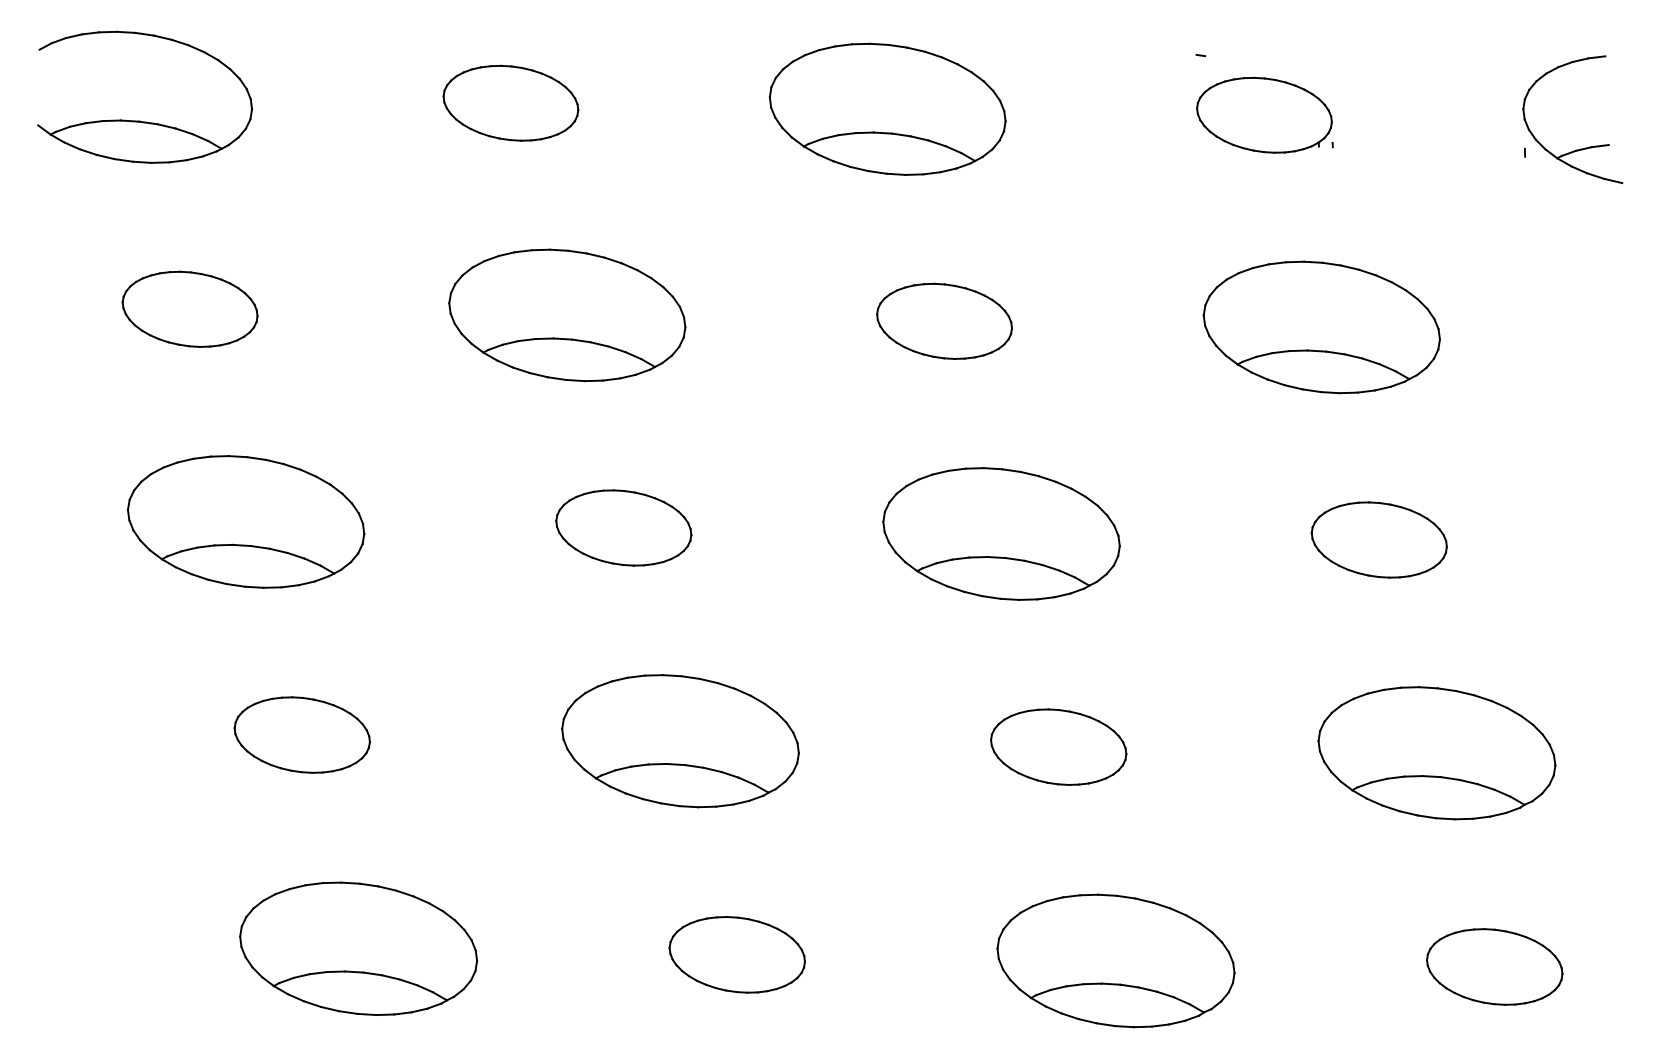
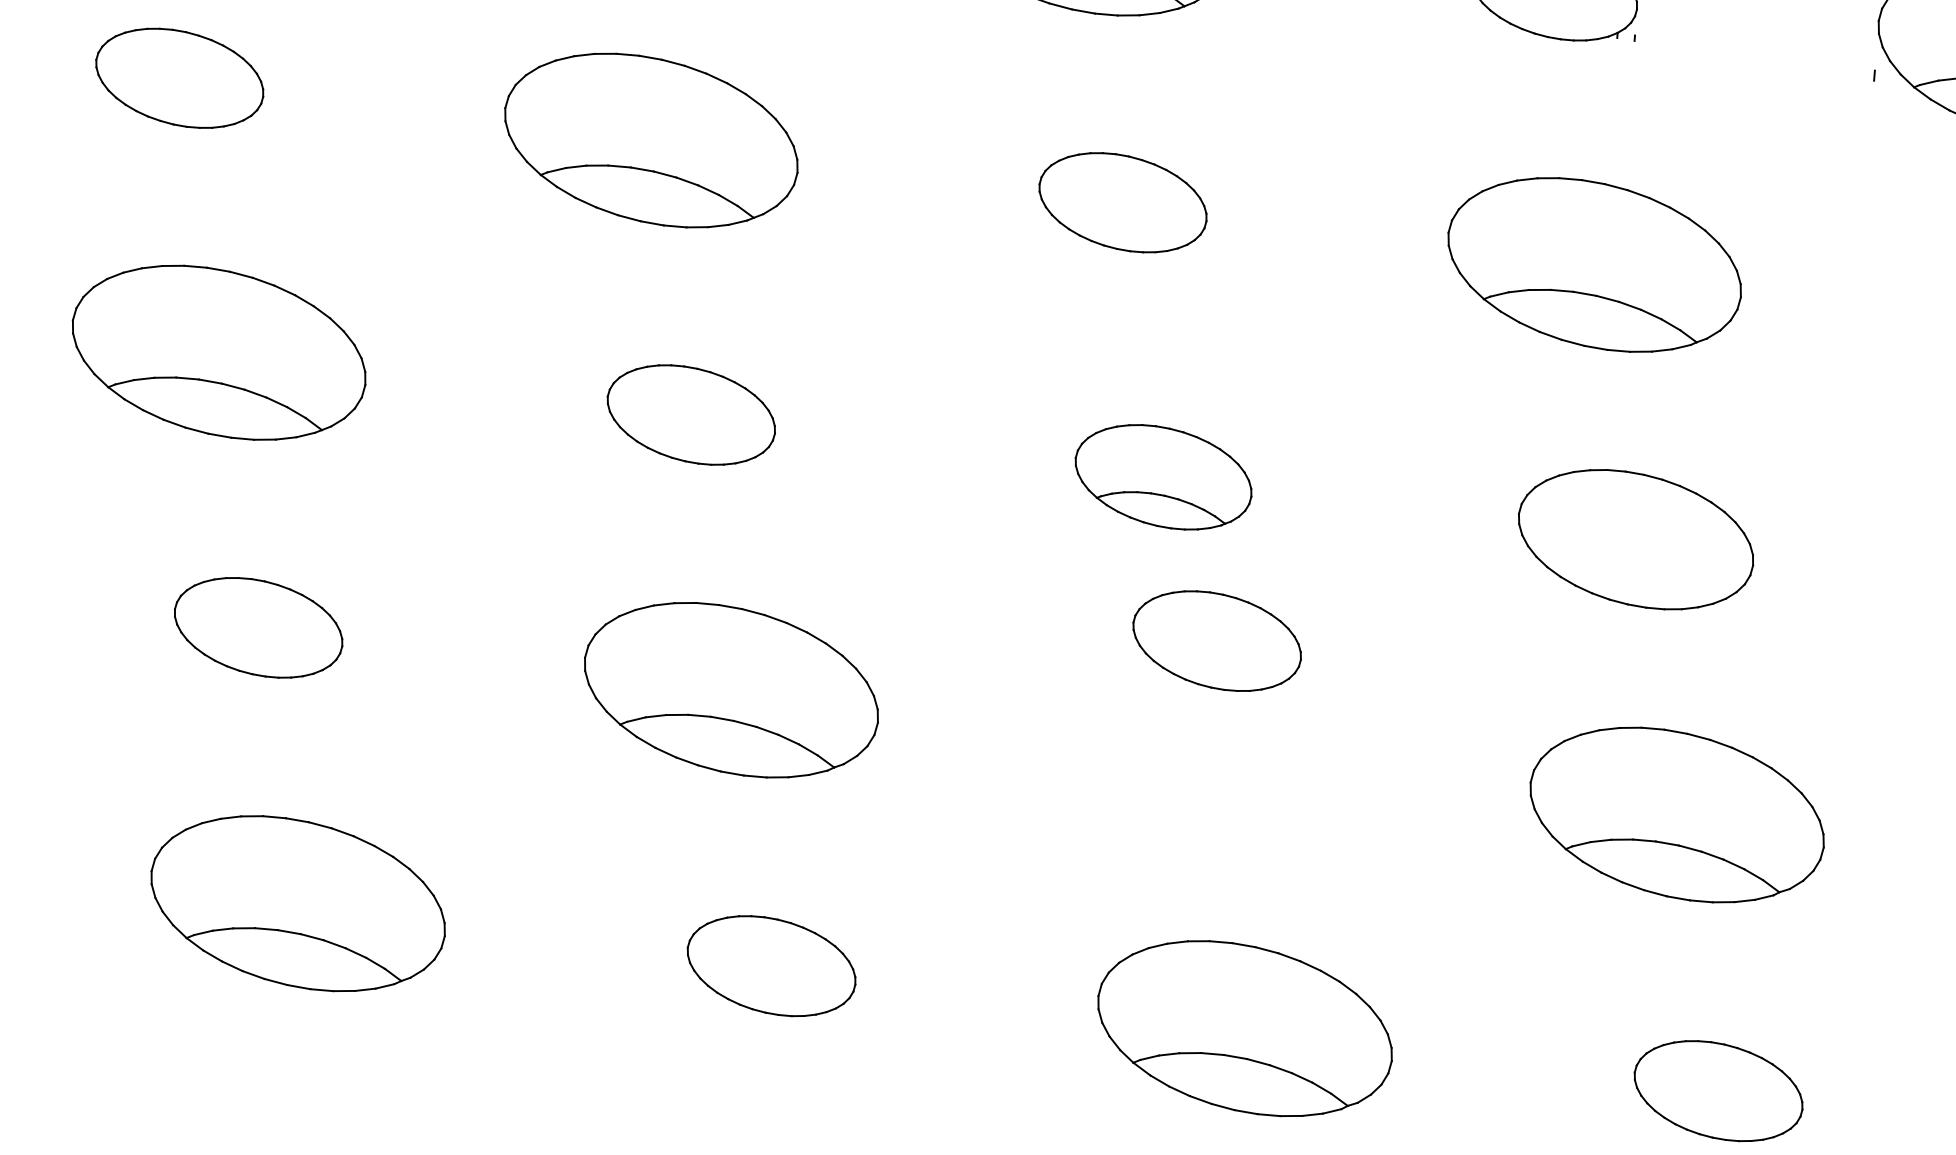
part: (1001, 533) -> (1163, 476), size x0.6
part: (1378, 539) -> (1634, 538), size x1.4
part: (1058, 746) -> (1217, 640), moved

